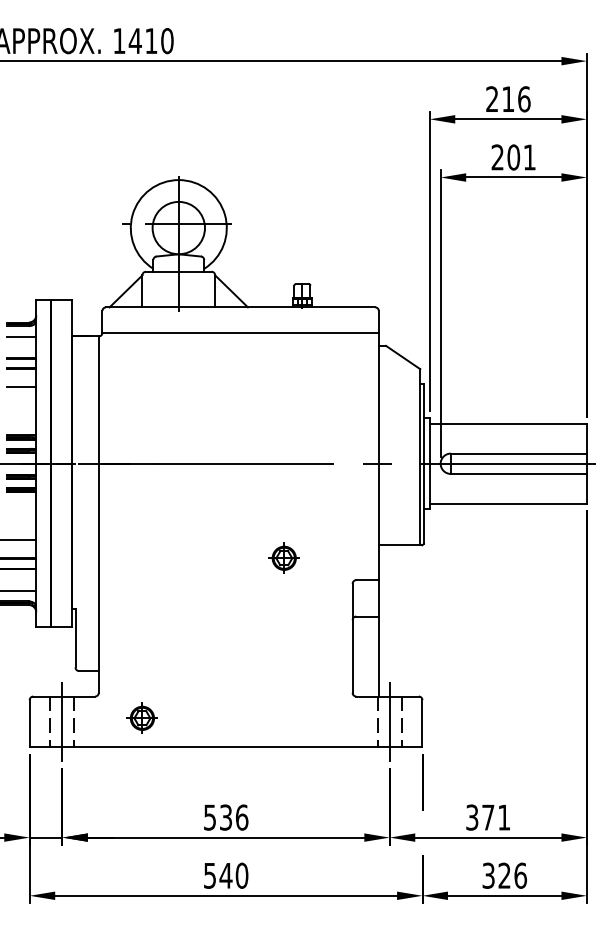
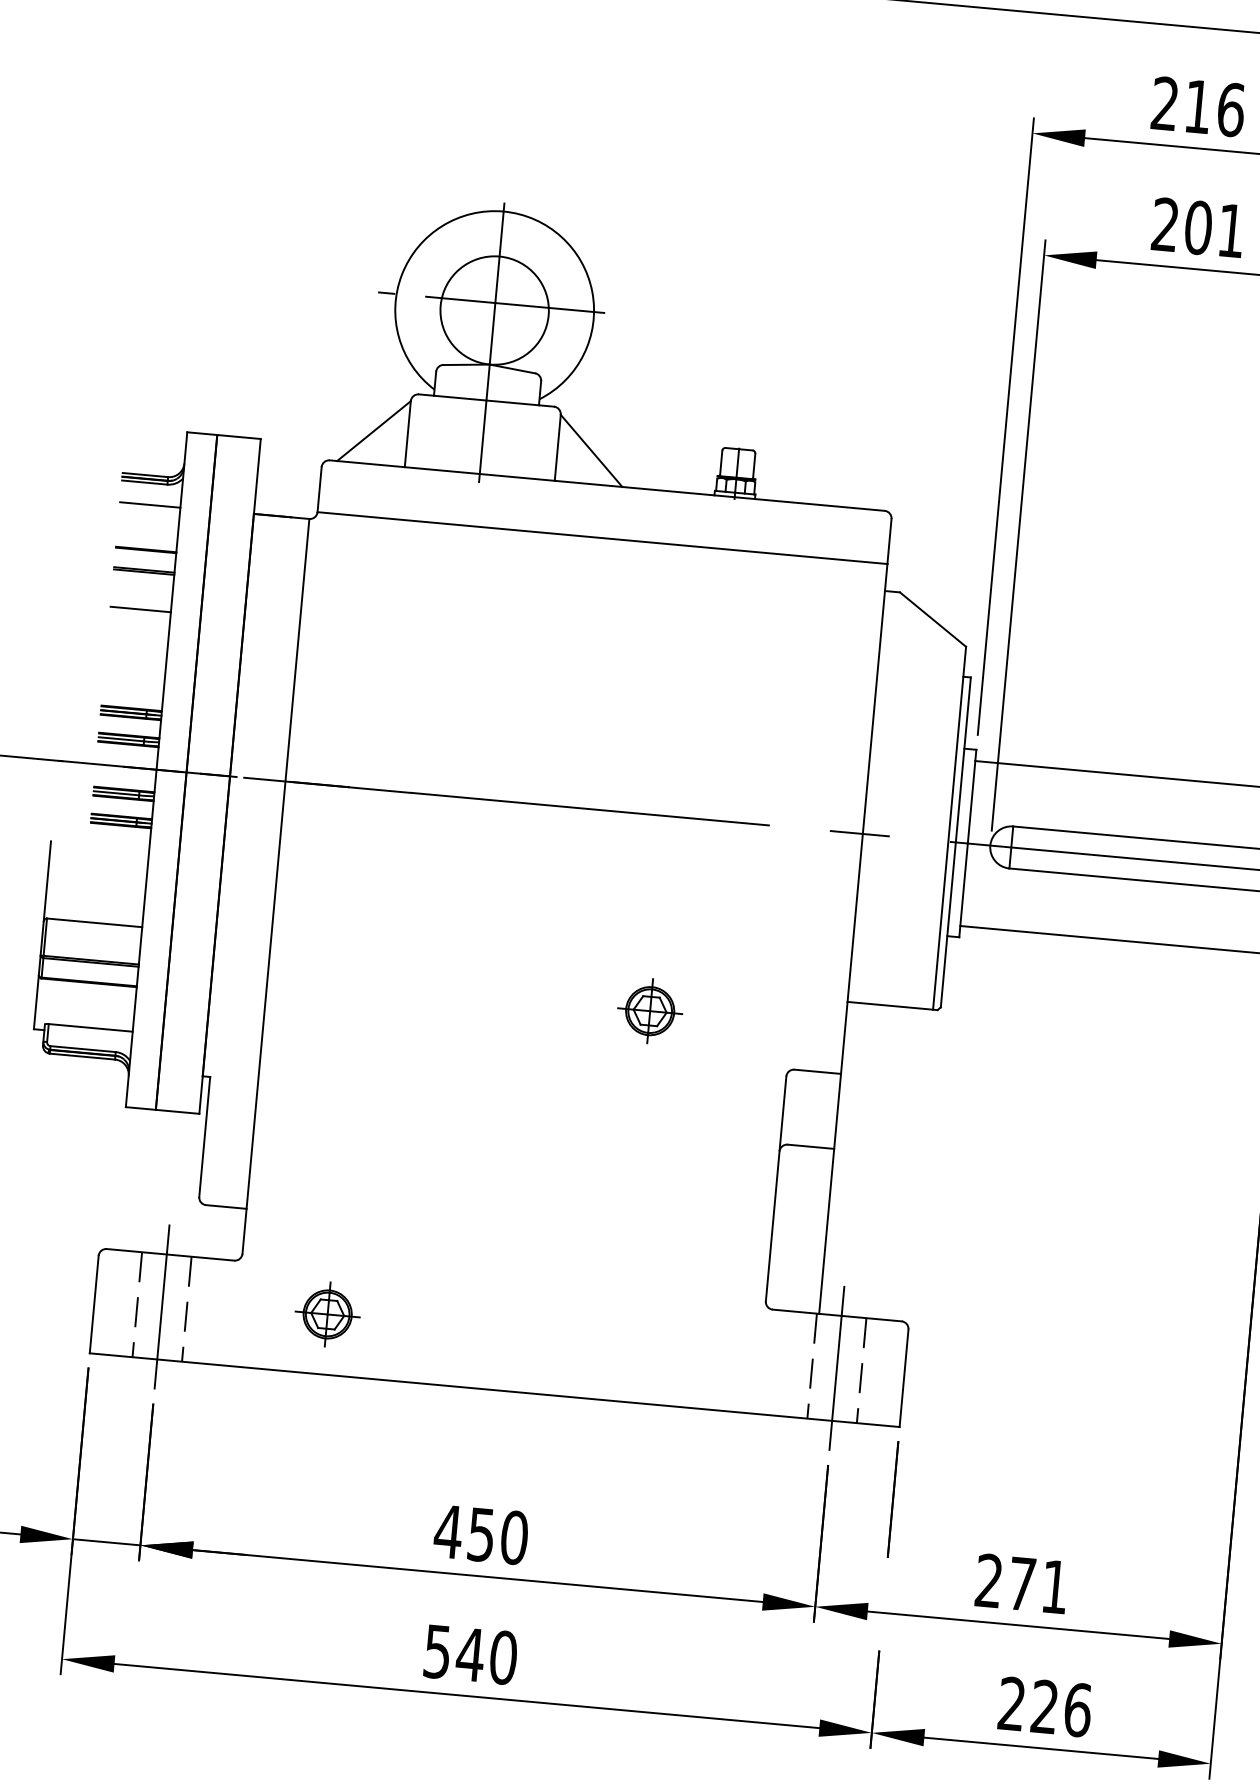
text: (225, 817) -> (480, 1534), 536 -> 450
text: (472, 817) -> (989, 1580), 371 -> 271
text: (488, 875) -> (1011, 1703), 326 -> 226

